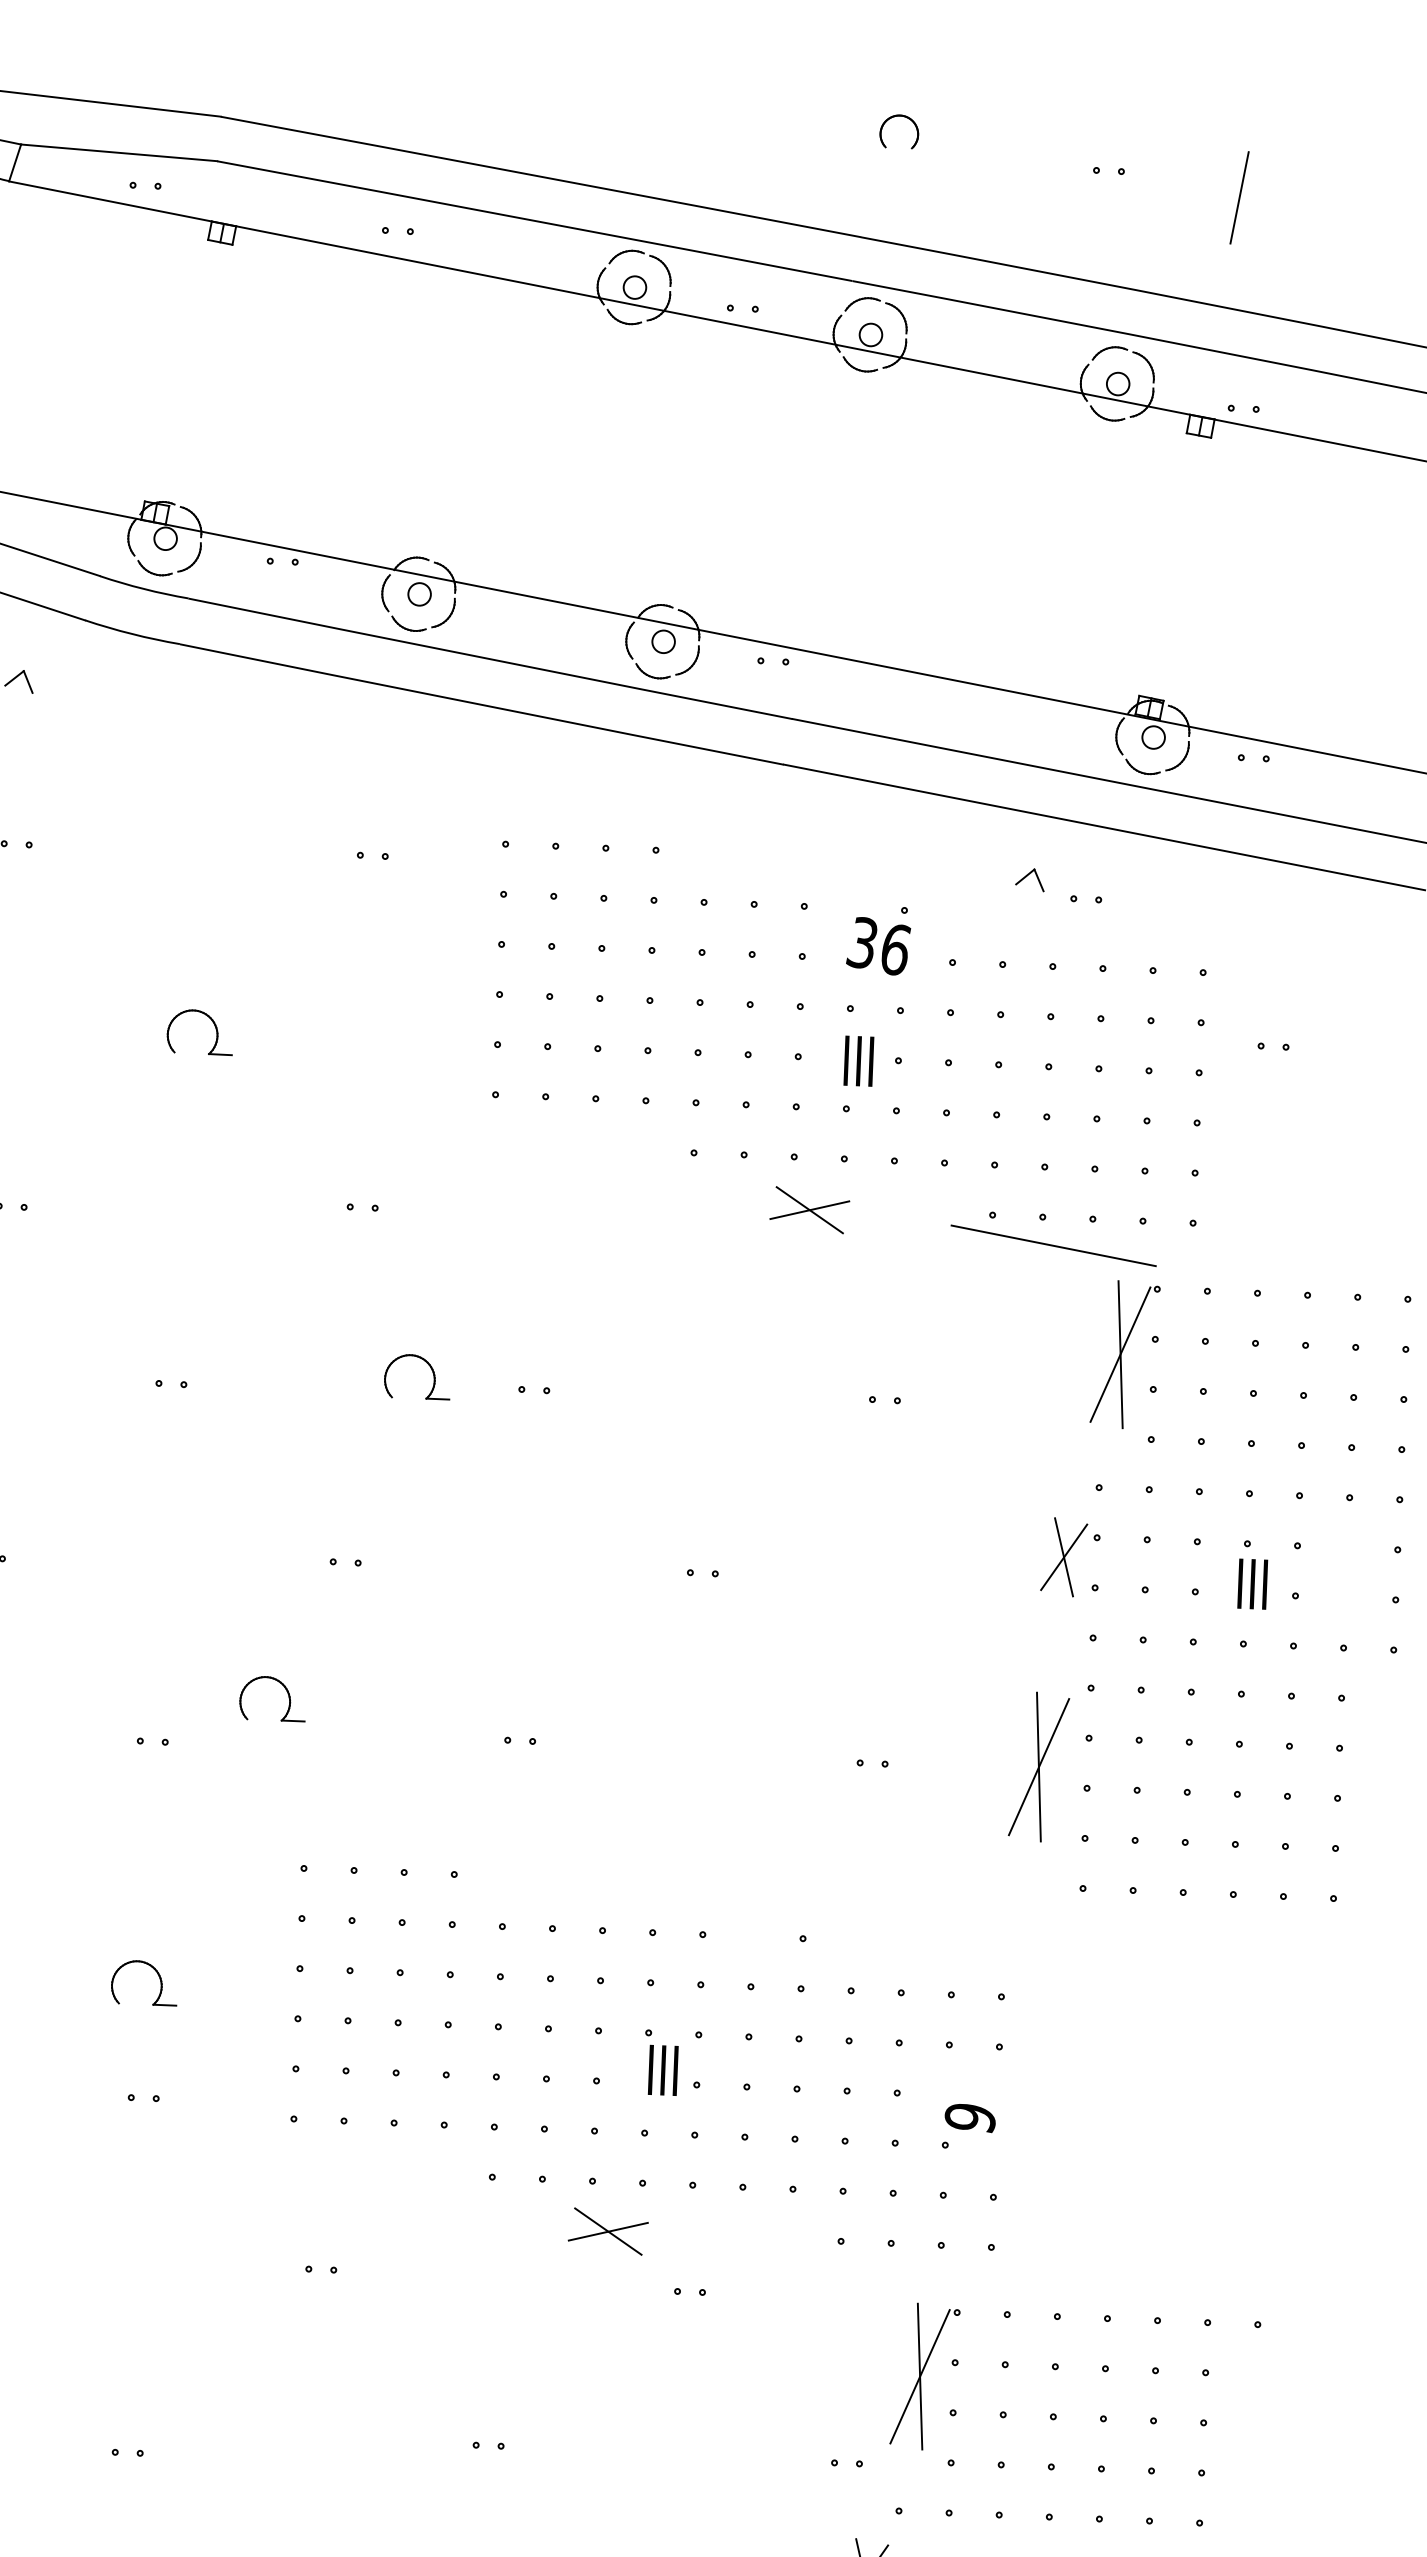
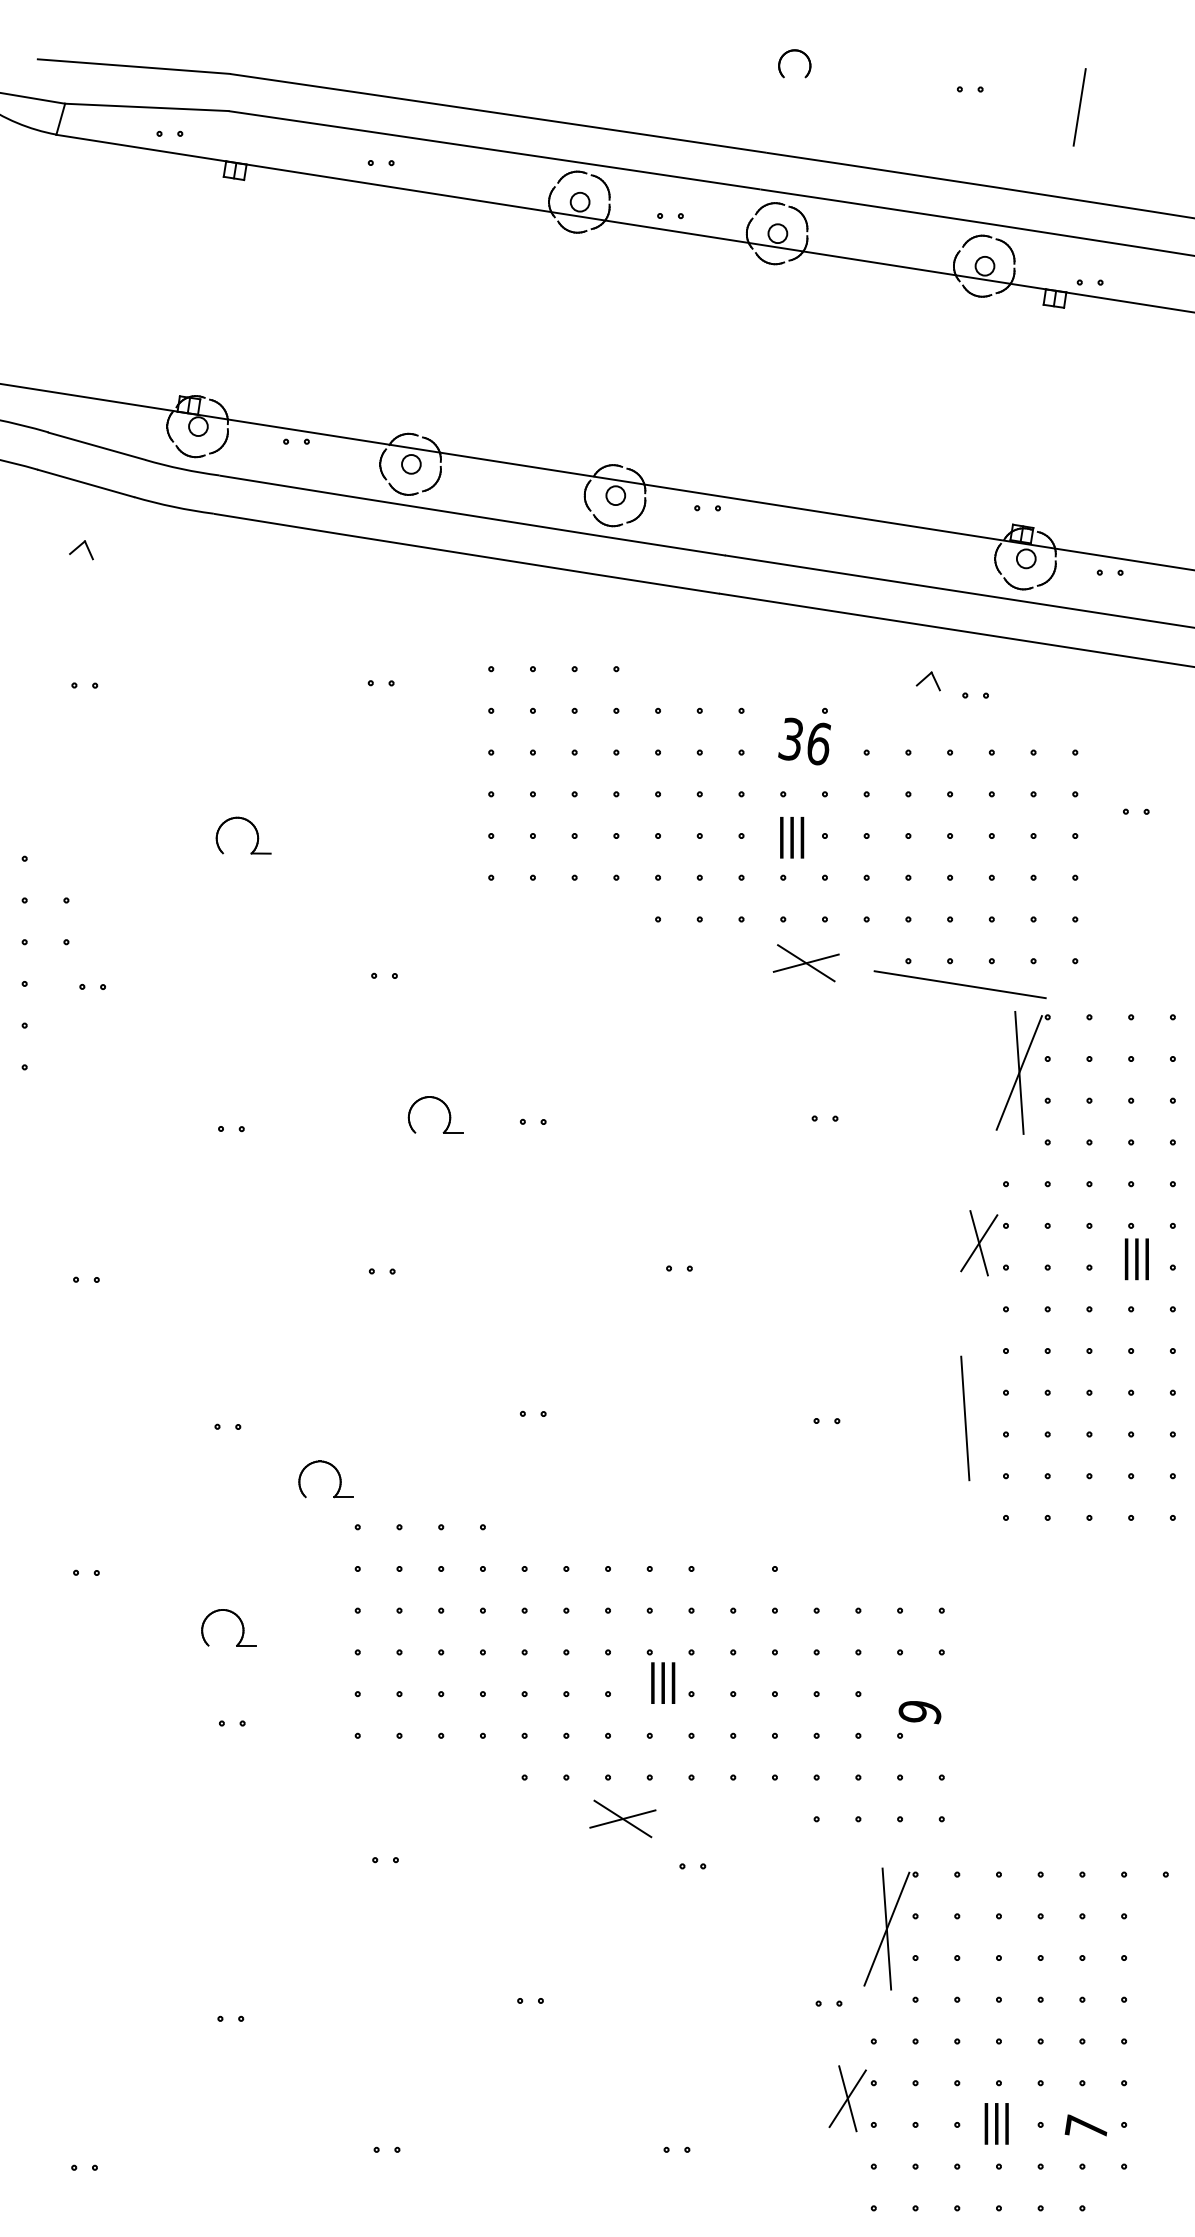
part: (808, 1210) -> (805, 963), moved
part: (286, 1692) -> (337, 1473), moved
line: (1039, 1767) -> (965, 1418), removed

